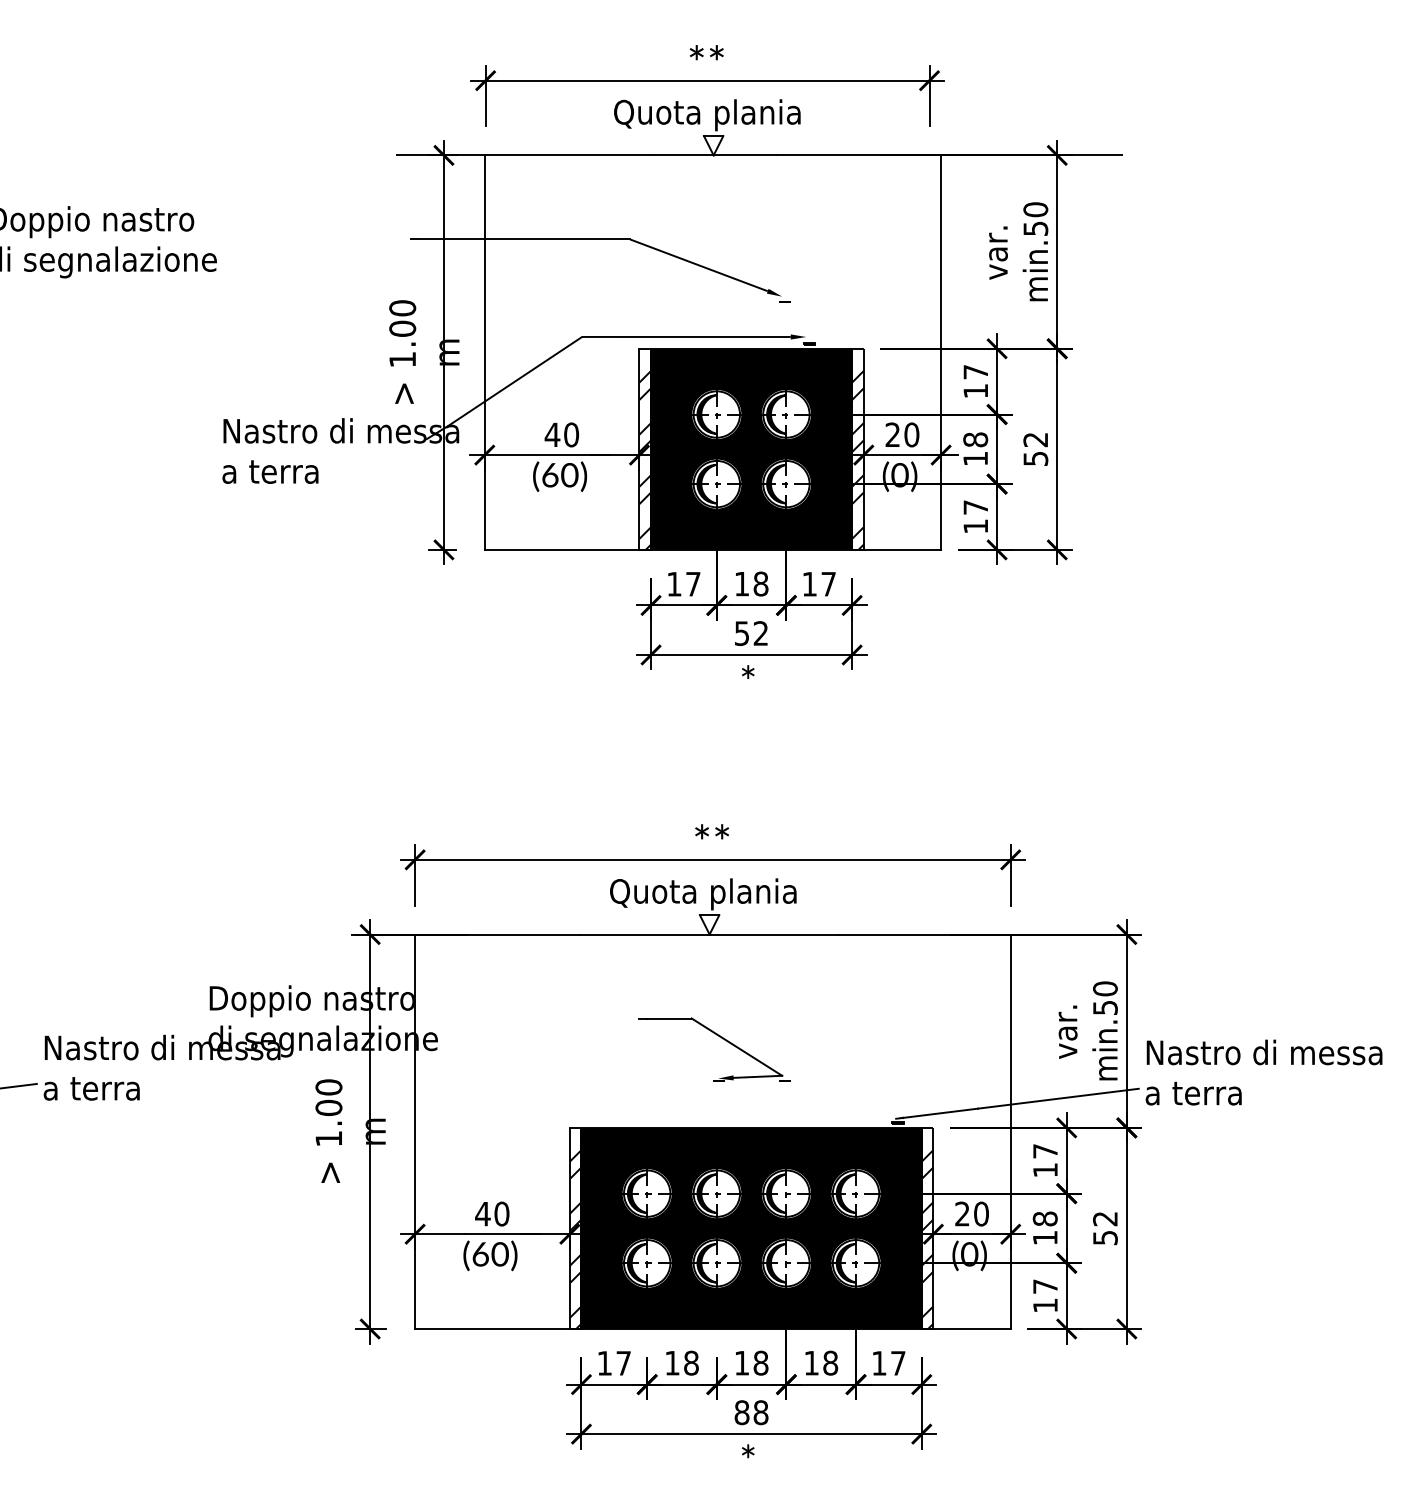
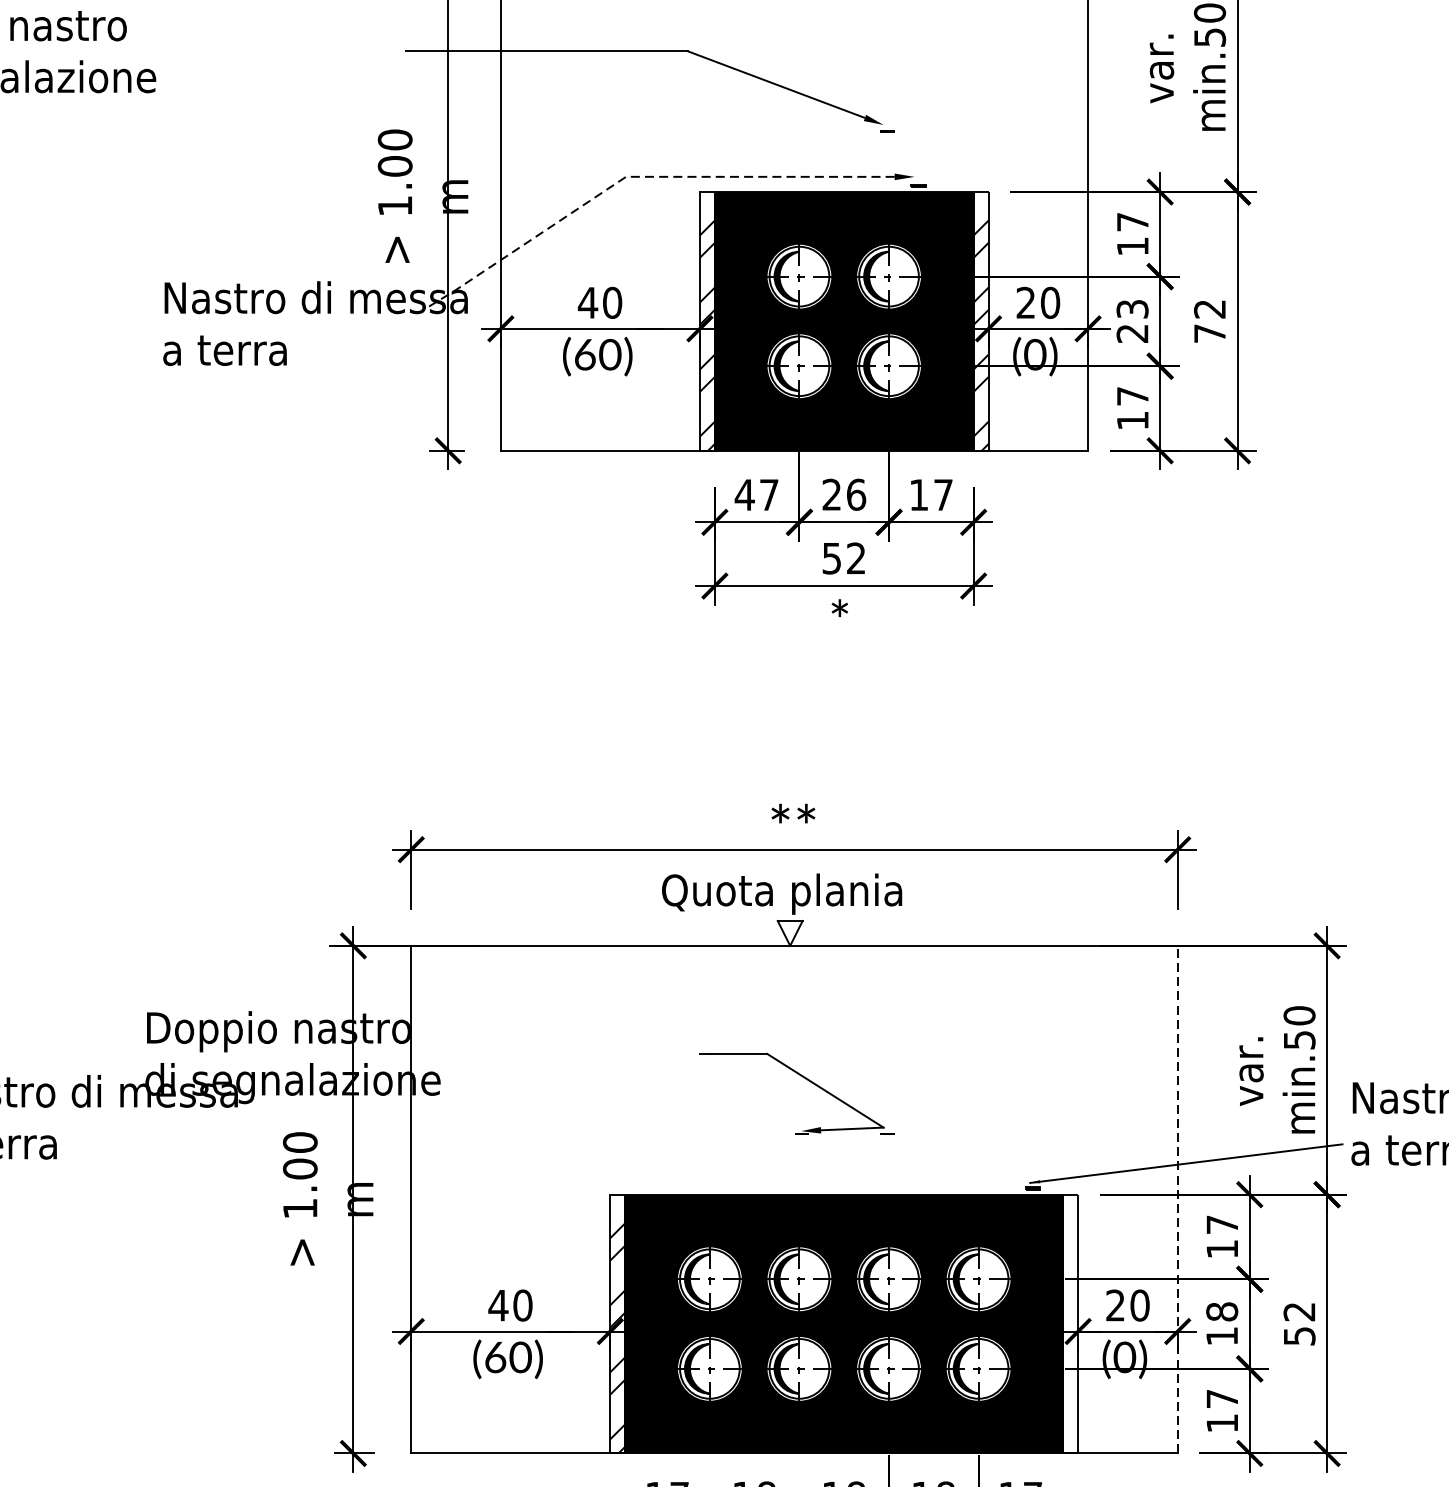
line: (591, 336) -> (638, 176), solid -> dashed
text: (975, 449) -> (1132, 321), 18 -> 23
text: (1035, 458) -> (1209, 333), 52 -> 72
text: (751, 583) -> (844, 494), 18 -> 26
text: (674, 584) -> (745, 495), 17 -> 47
line: (1010, 1131) -> (1177, 1199), solid -> dashed
hatch: (927, 1239) -> (1070, 1338), removed

